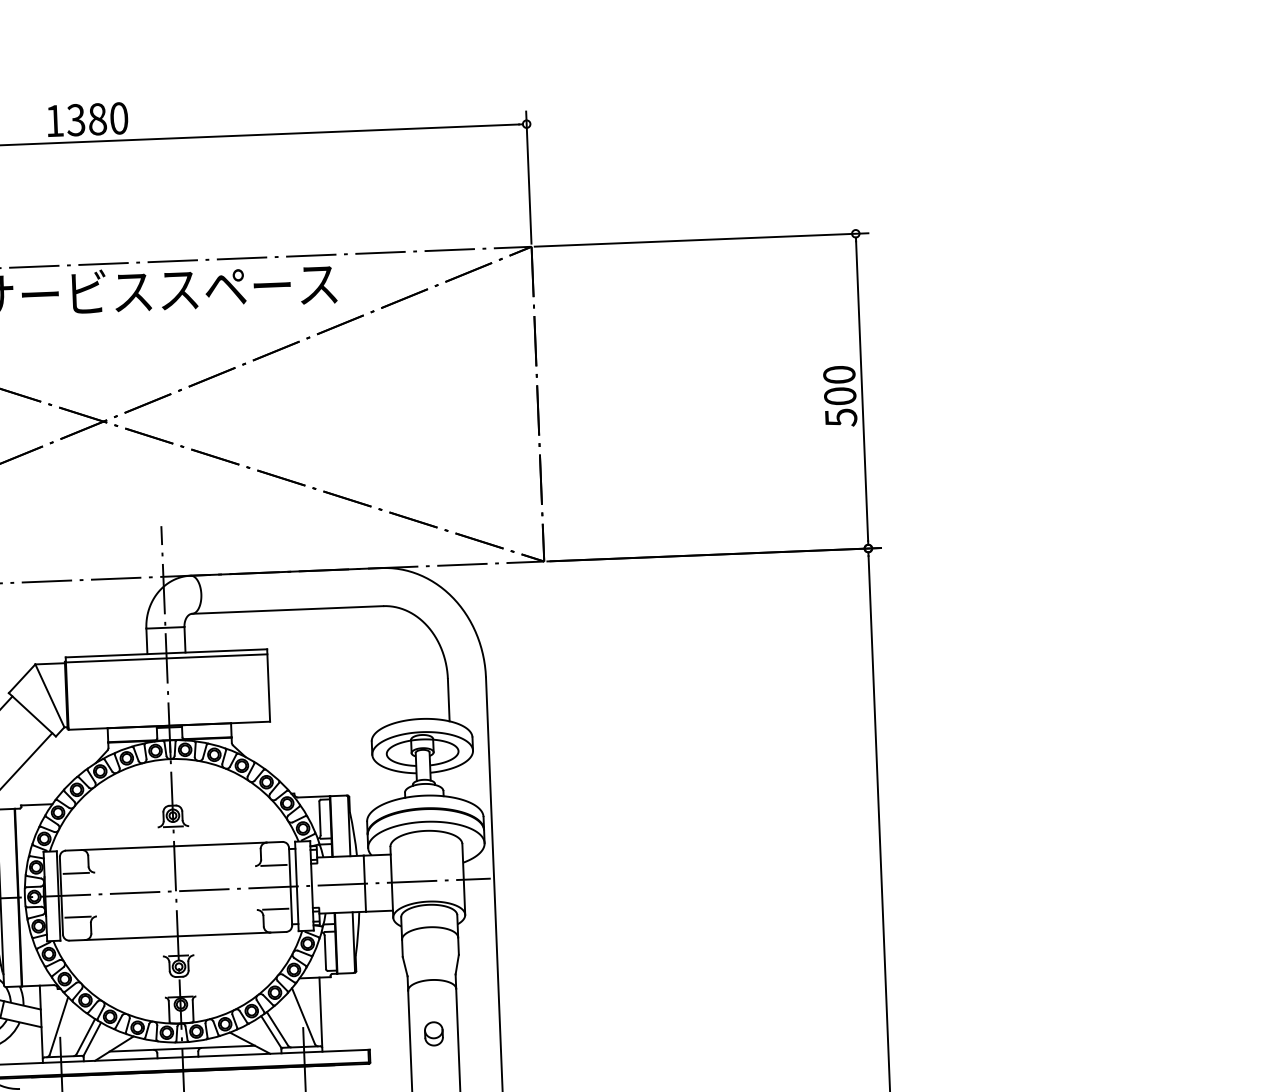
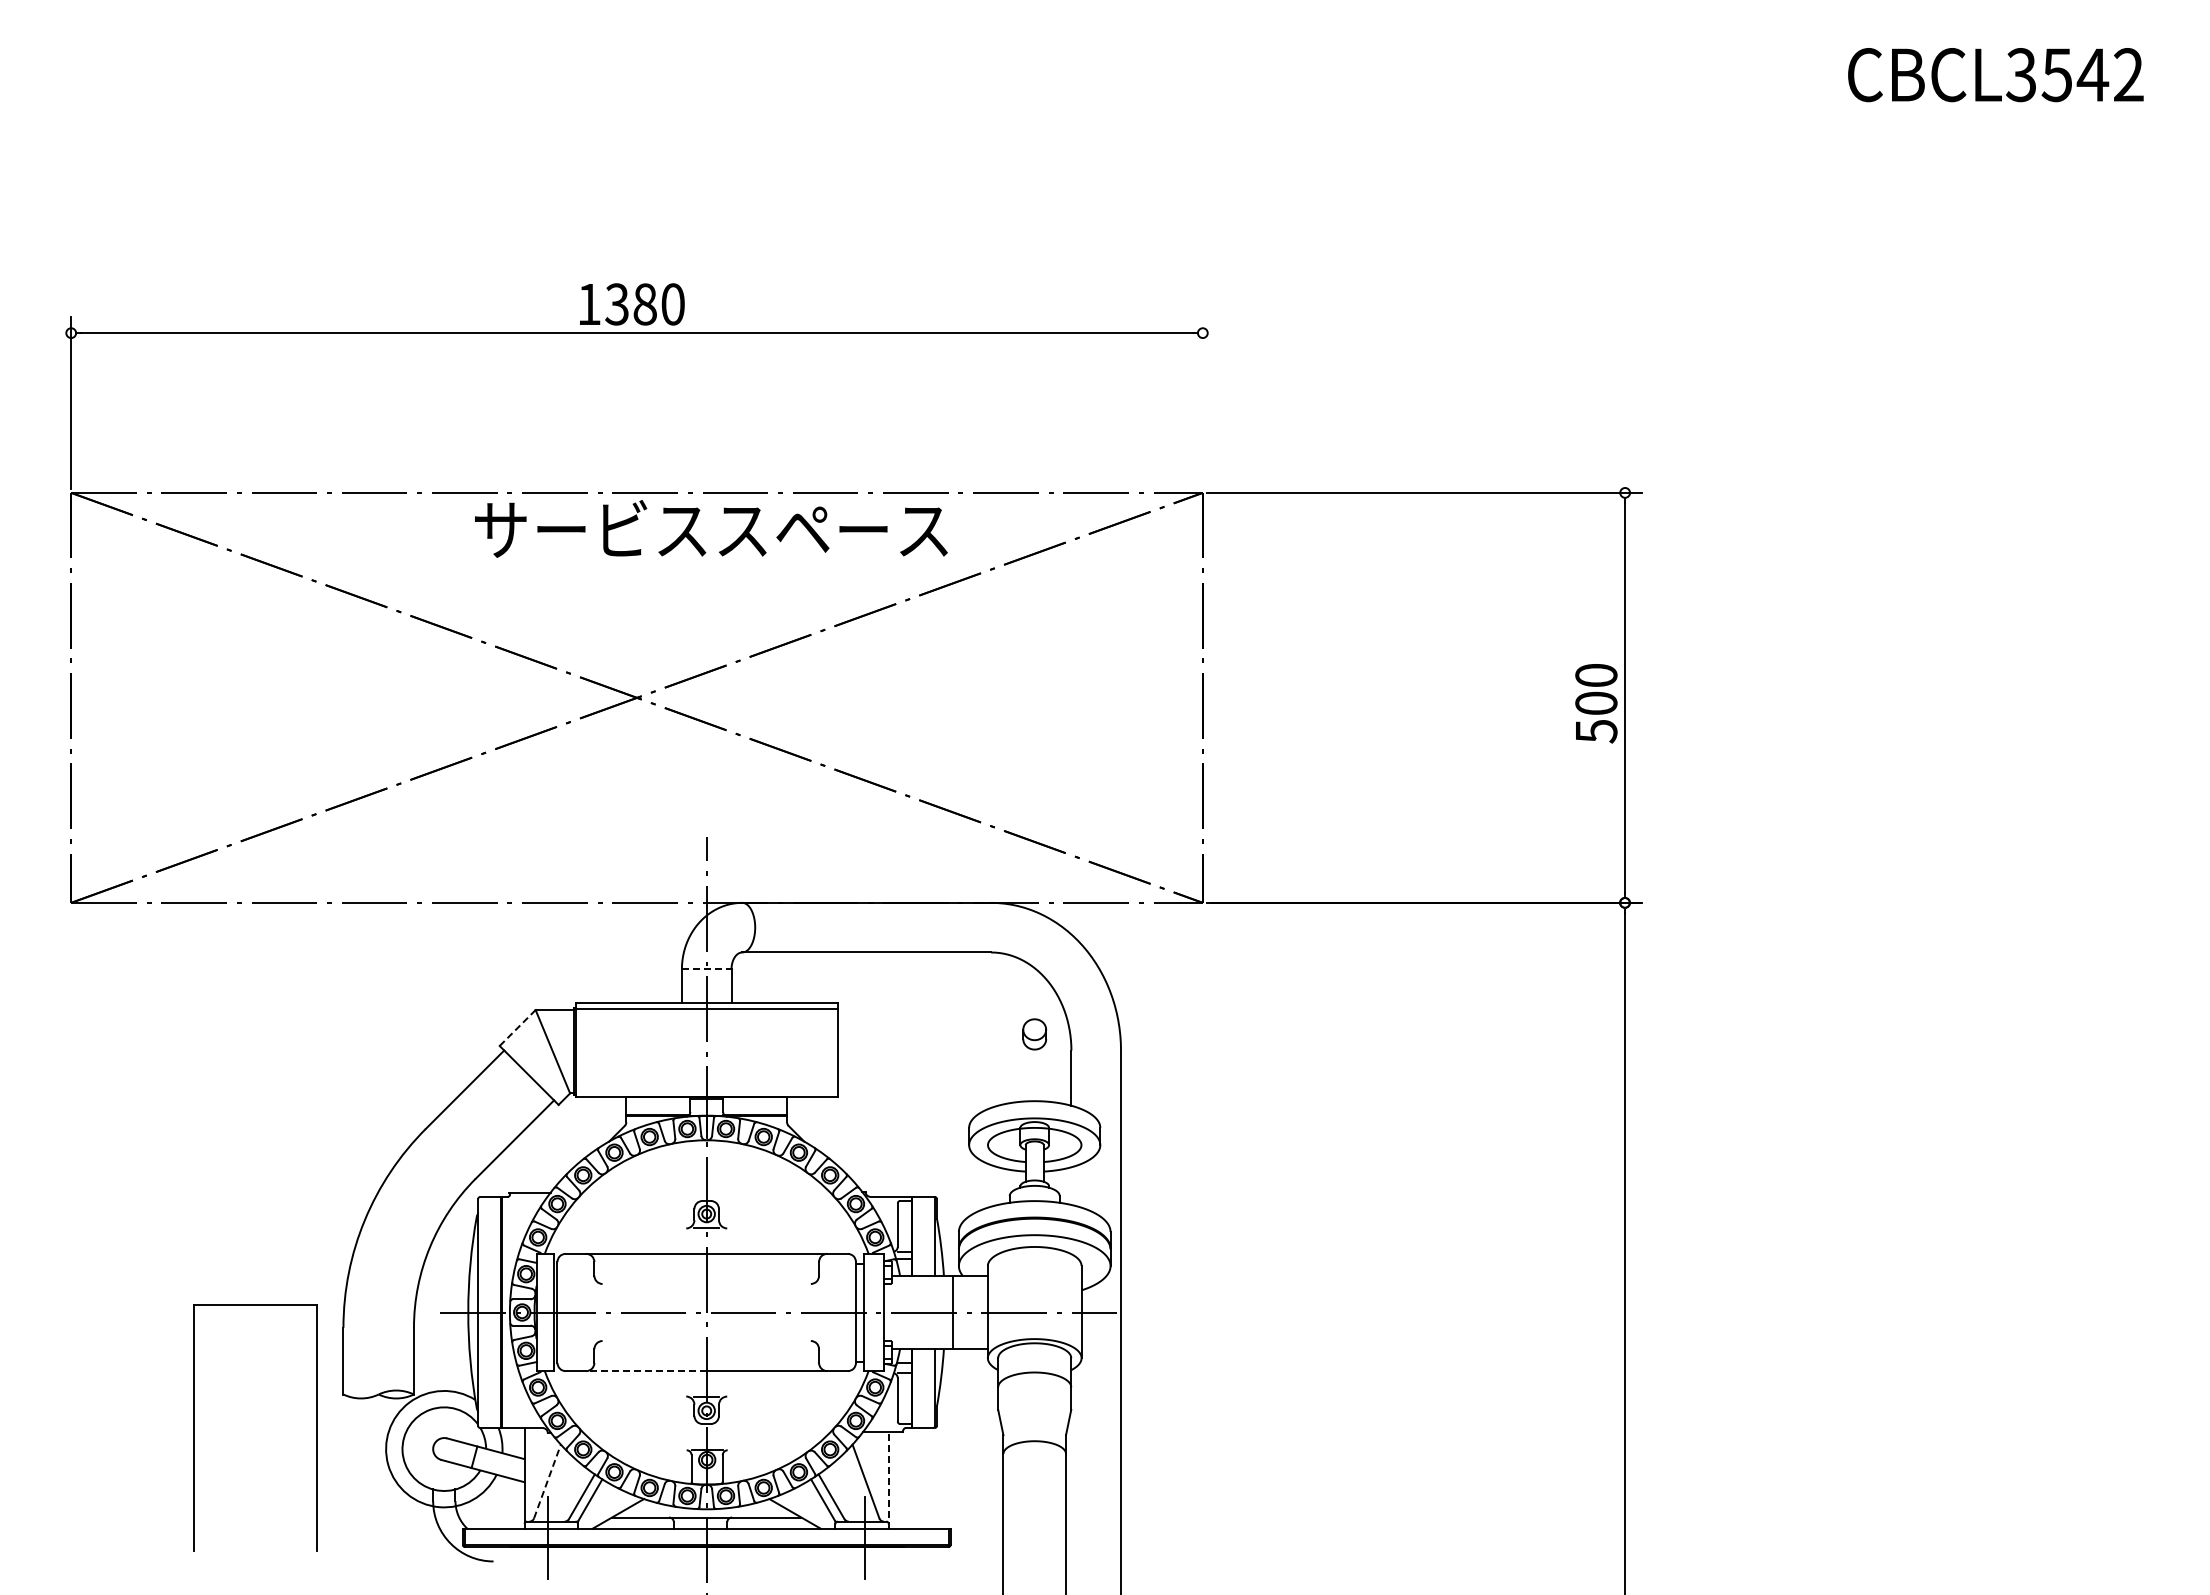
line: (528, 177) -> (1202, 402), removed
line: (165, 627) -> (706, 969), solid -> dashed
line: (22, 678) -> (518, 1027), solid -> dashed
line: (273, 865) -> (835, 1283), removed
line: (75, 873) -> (577, 1283), removed
line: (275, 909) -> (835, 1341), removed
line: (77, 917) -> (577, 1341), removed
line: (130, 938) -> (645, 1371), solid -> dashed
line: (320, 1013) -> (888, 1479), solid -> dashed
line: (58, 1025) -> (547, 1481), solid -> dashed
part: (433, 1033) -> (1034, 1034), moved

